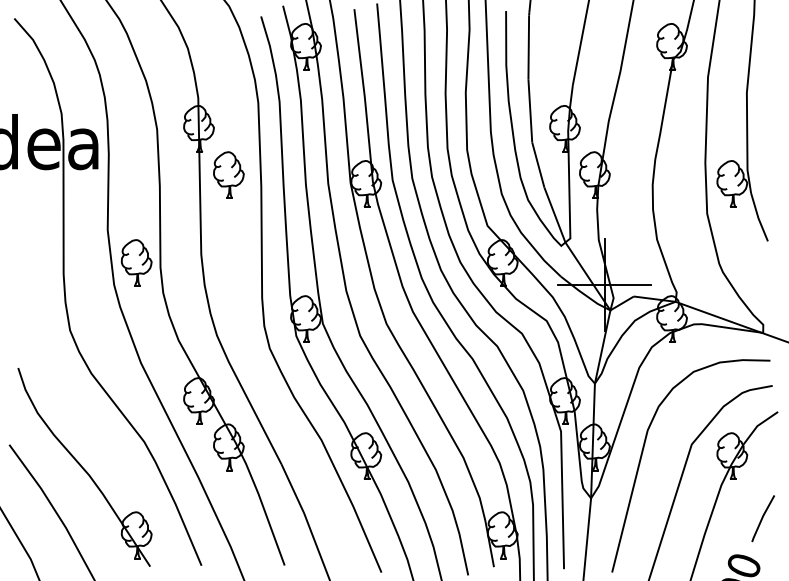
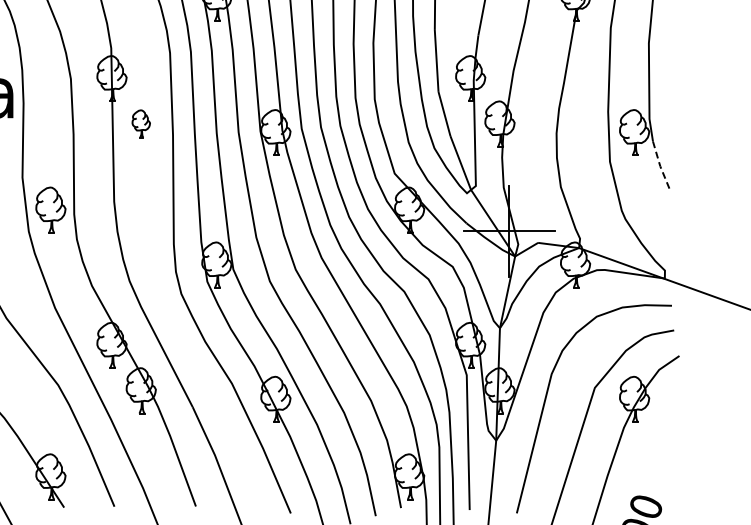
part: (228, 174) -> (140, 123), size x0.6
line: (758, 218) -> (660, 166), solid -> dashed
line: (762, 518) -> (664, 460), removed

